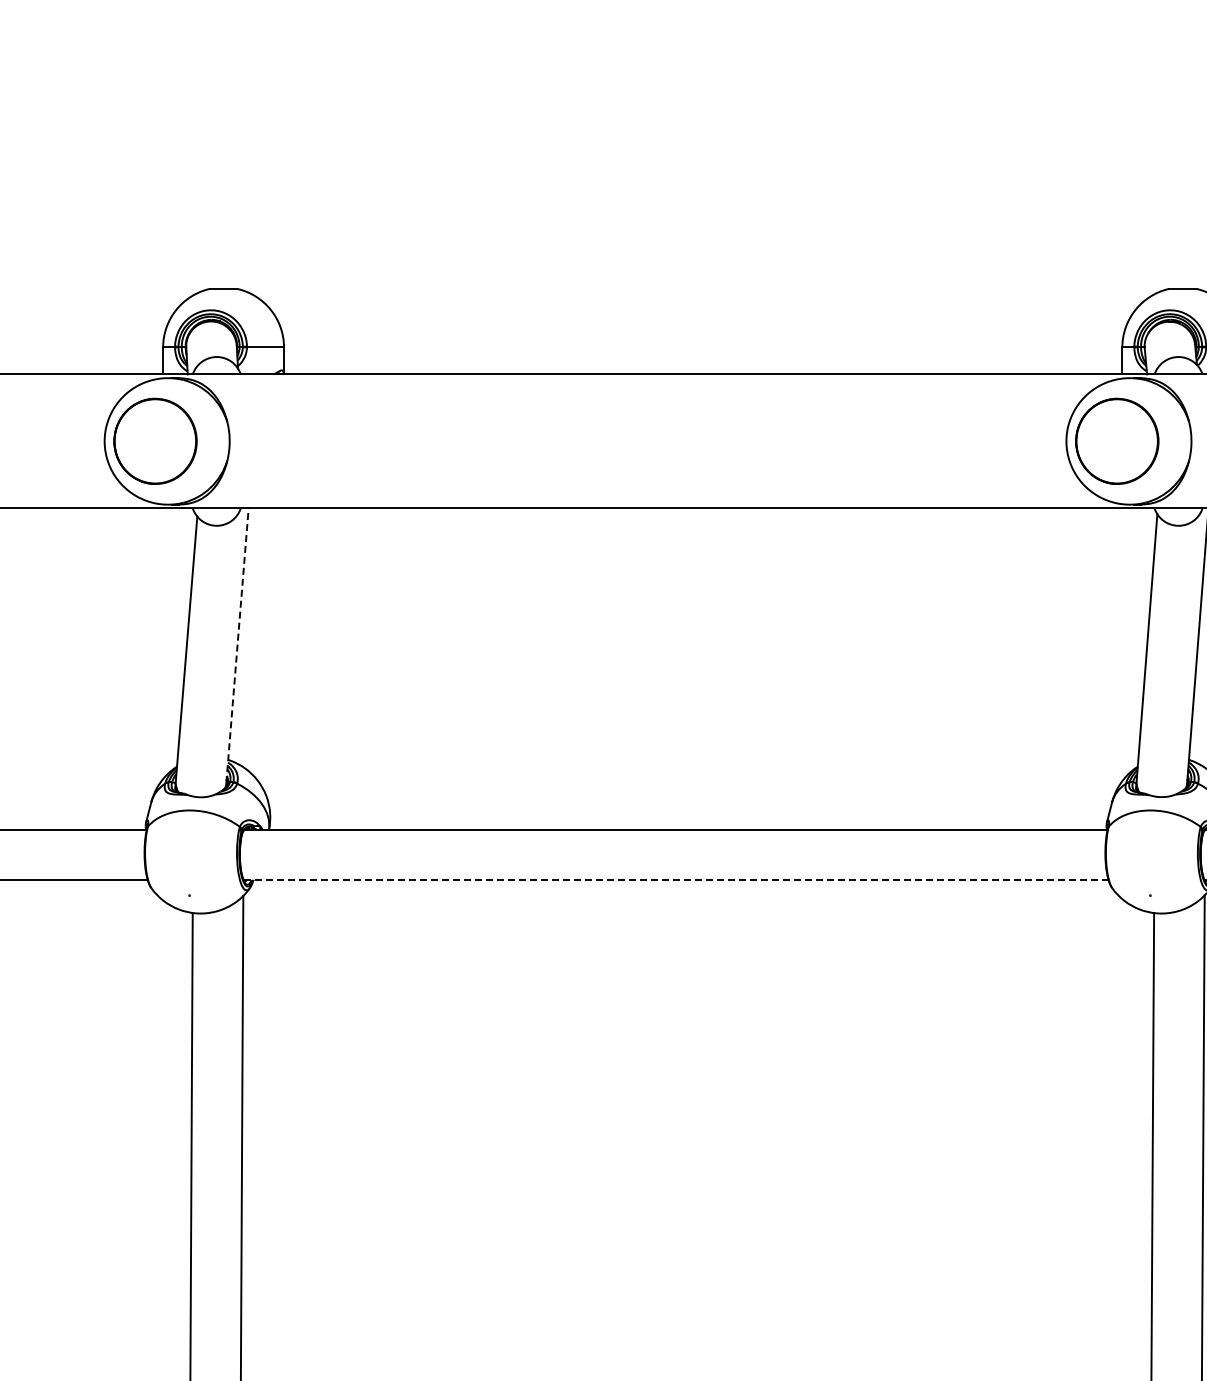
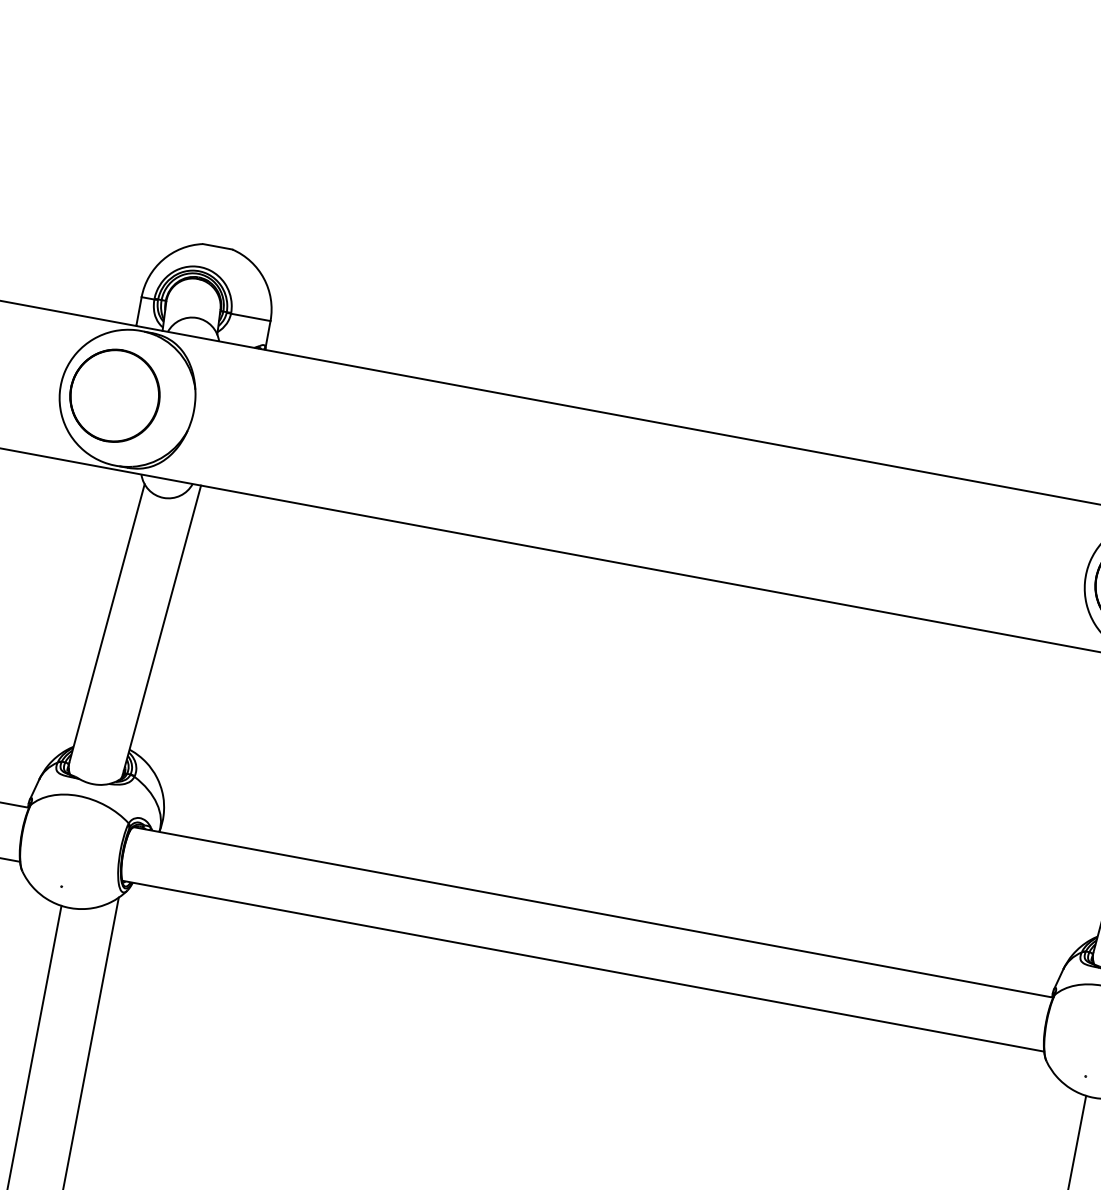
line: (237, 645) -> (162, 629), dashed -> solid
line: (676, 880) -> (583, 966), dashed -> solid

